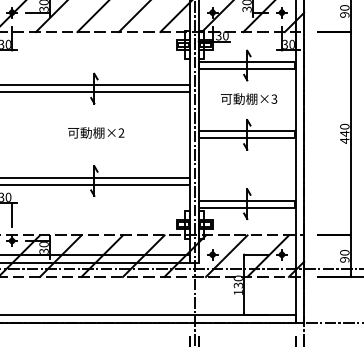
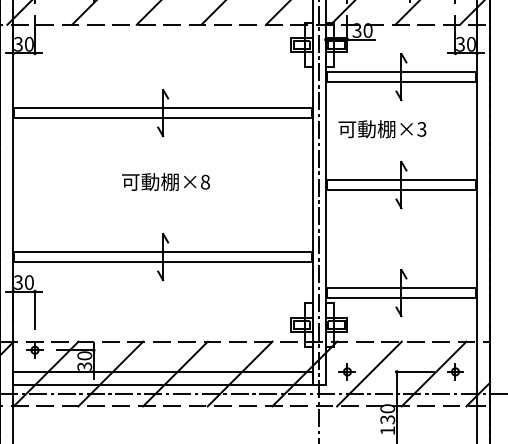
text: (249, 98) -> (383, 128), moved
text: (121, 132) -> (205, 181), ×2 -> ×8

